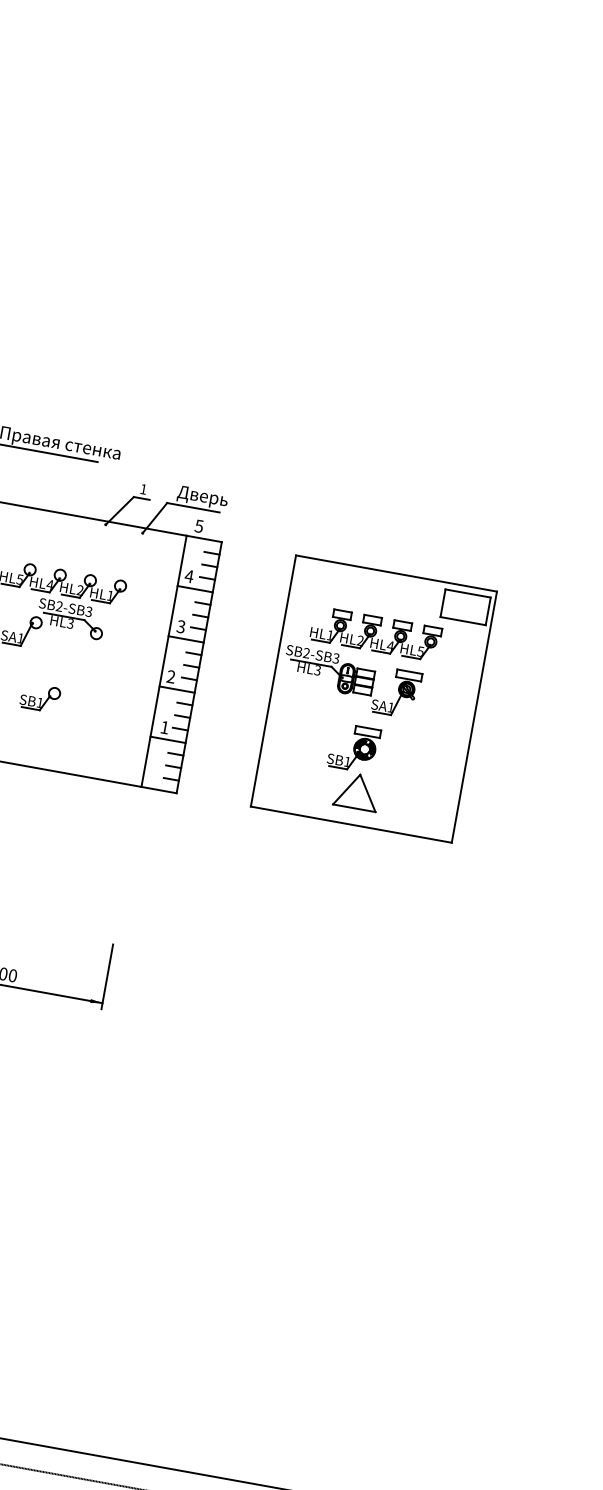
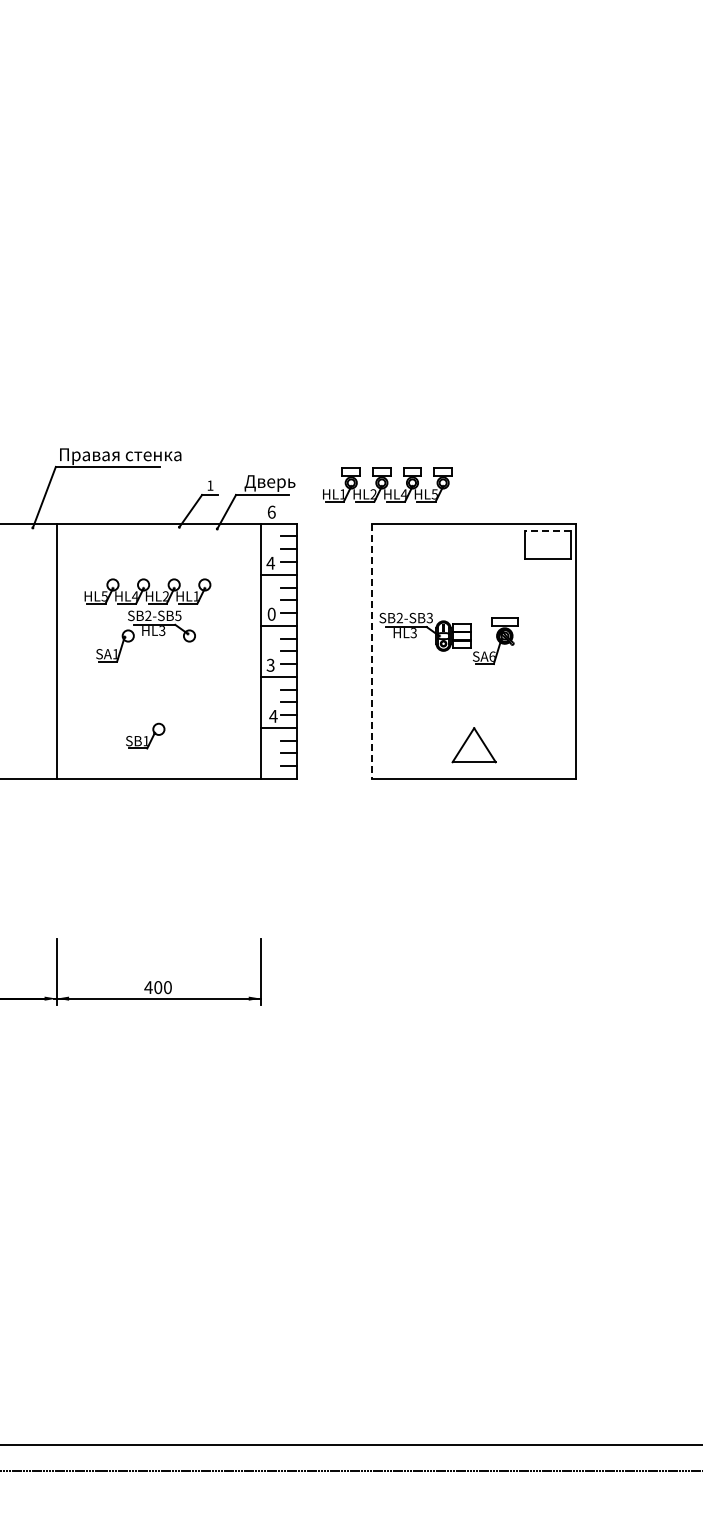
text: (199, 525) -> (271, 511), 5 -> 6
line: (468, 593) -> (548, 530), solid -> dashed
text: (89, 611) -> (178, 615), SB2-SB3 -> SB2-SB5
text: (181, 625) -> (271, 613), 3 -> 0
part: (375, 633) -> (387, 484), moved
text: (170, 676) -> (270, 665), 2 -> 3
line: (273, 681) -> (372, 651), solid -> dashed
part: (40, 697) -> (145, 735), moved
text: (391, 707) -> (492, 656), SA1 -> SA6
text: (164, 727) -> (273, 716), 1 -> 4
part: (354, 748) -> (463, 703), removed

